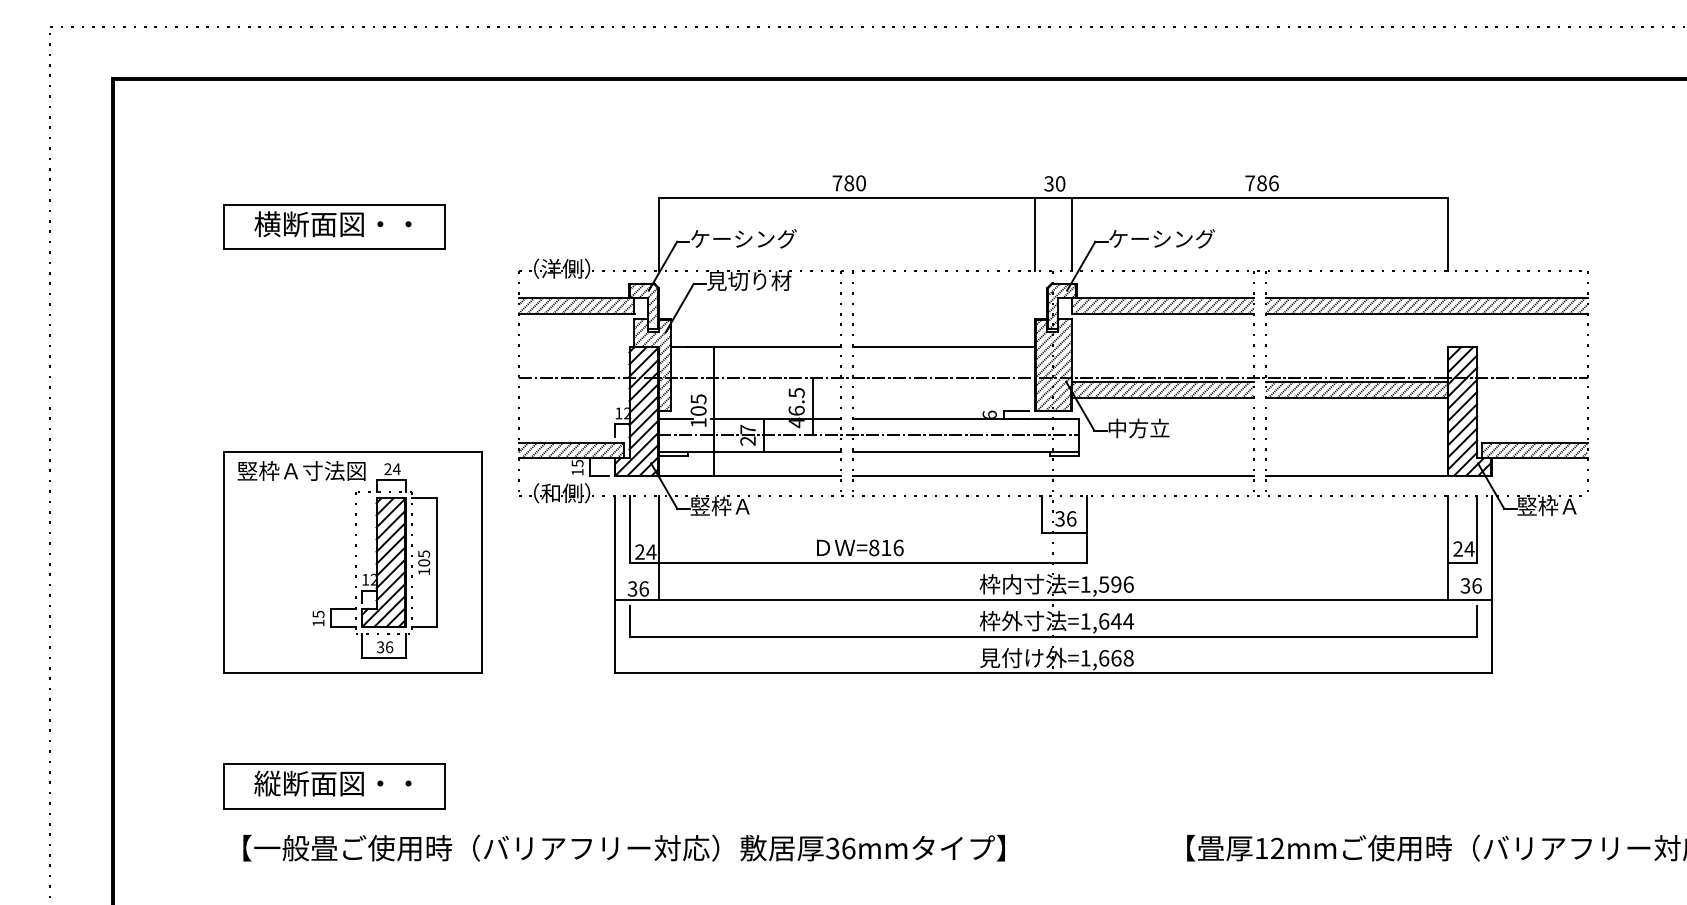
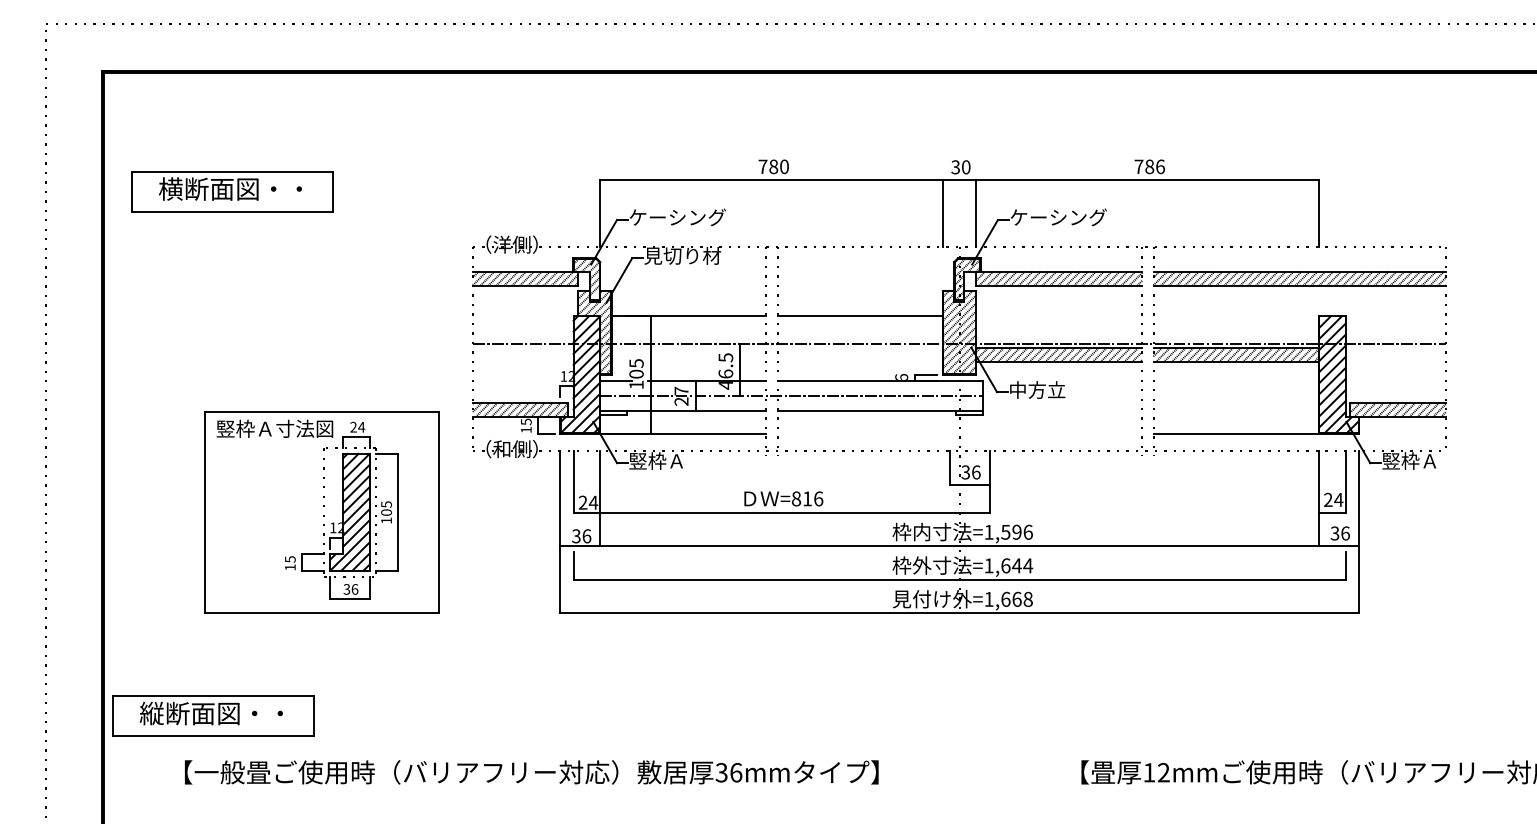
part: (335, 226) -> (232, 191), moved
line: (1053, 476) -> (959, 433), removed
part: (335, 785) -> (213, 715), moved
text: (623, 848) -> (531, 772), moved

